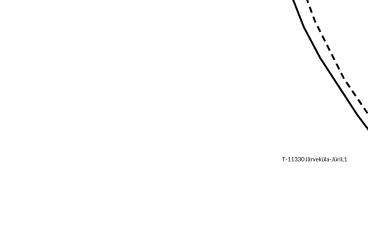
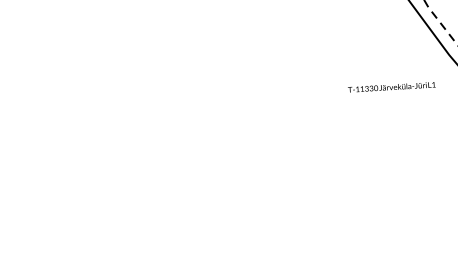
text: (314, 159) -> (391, 87), moved

